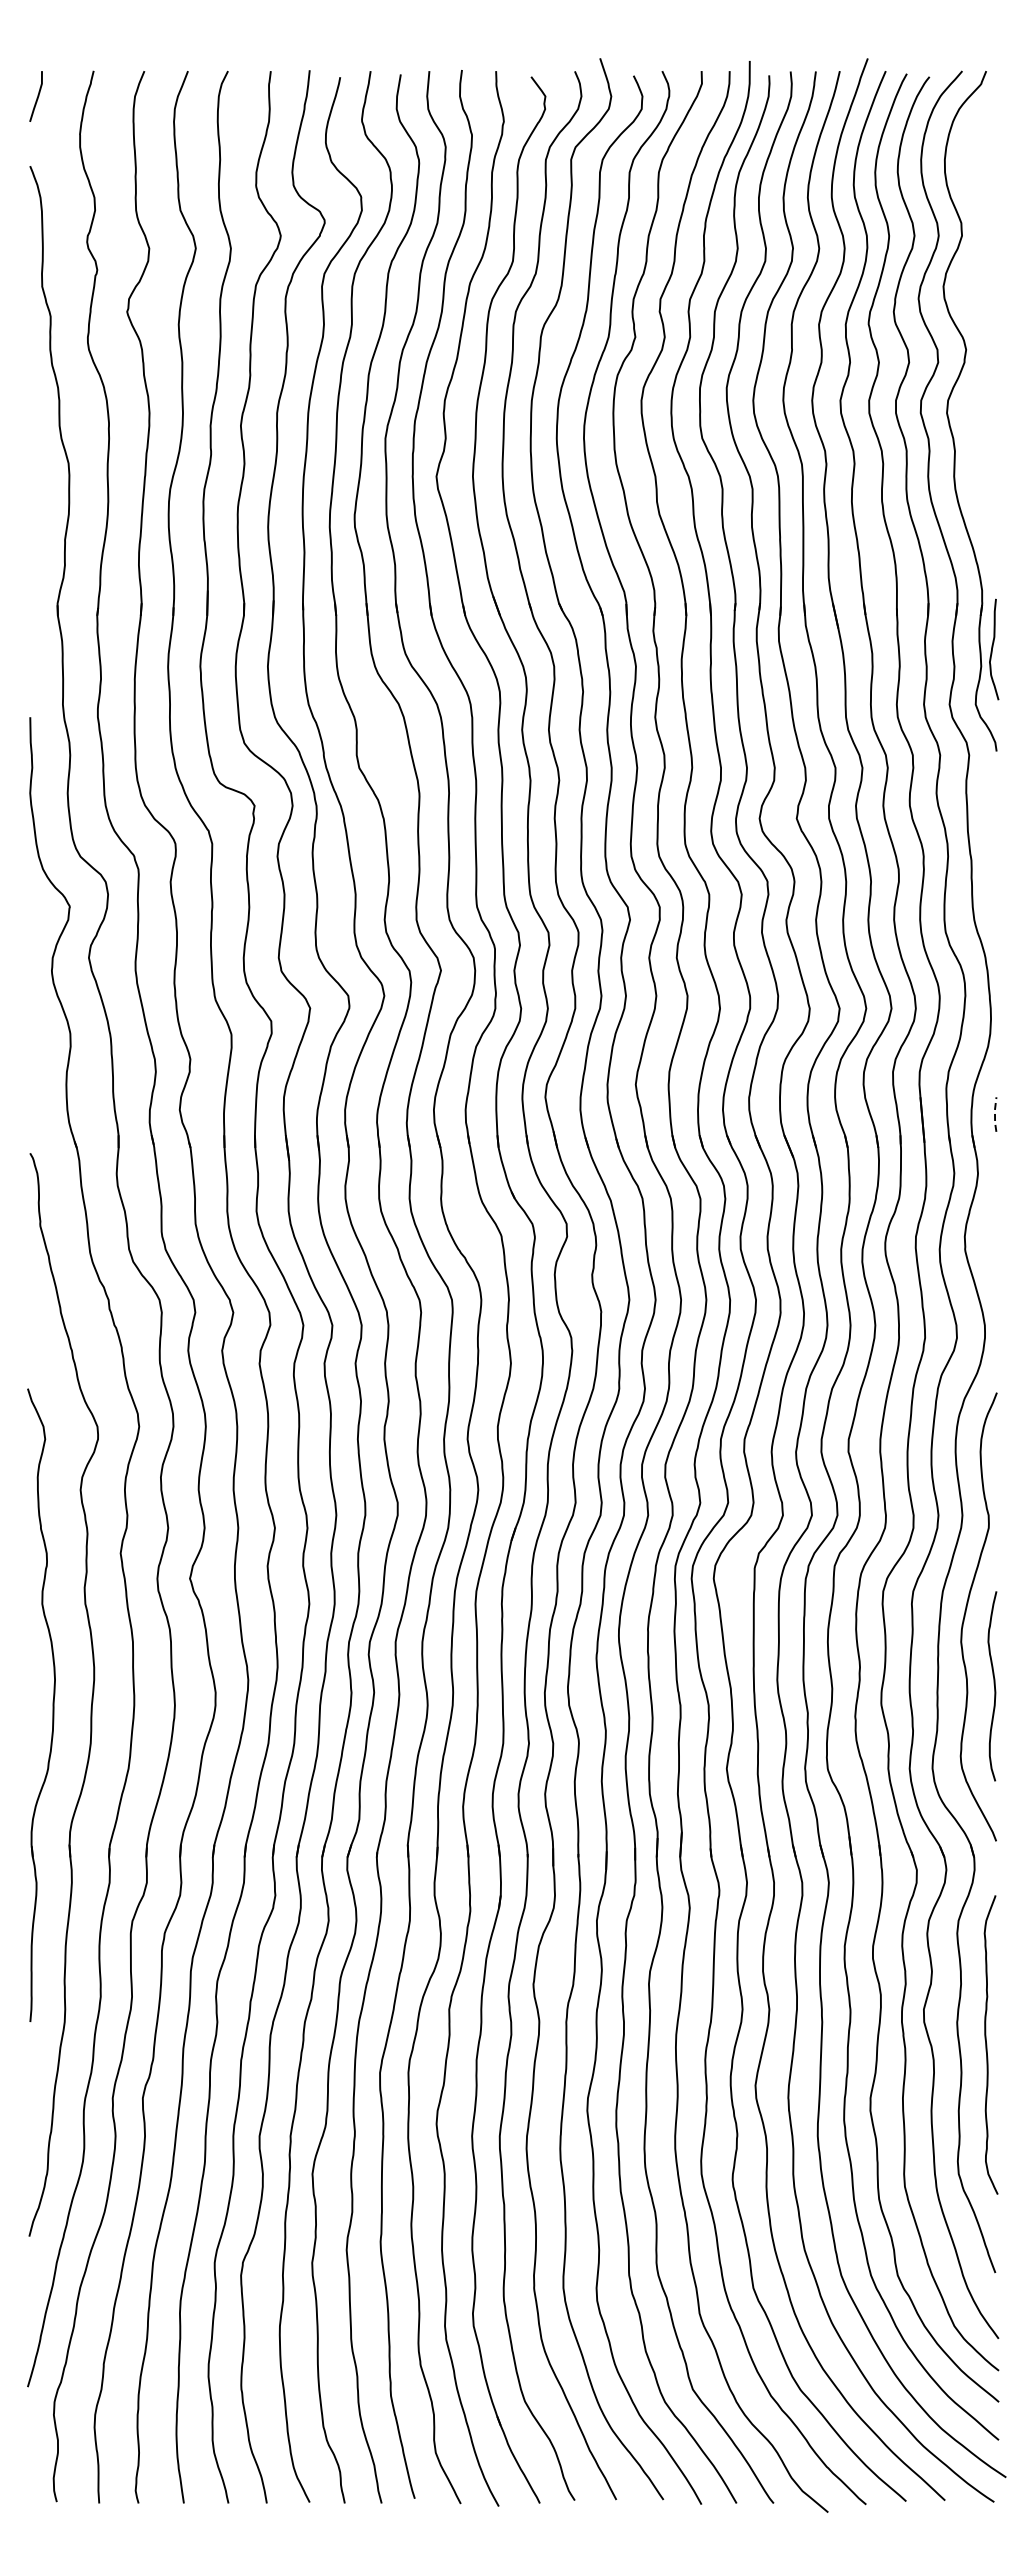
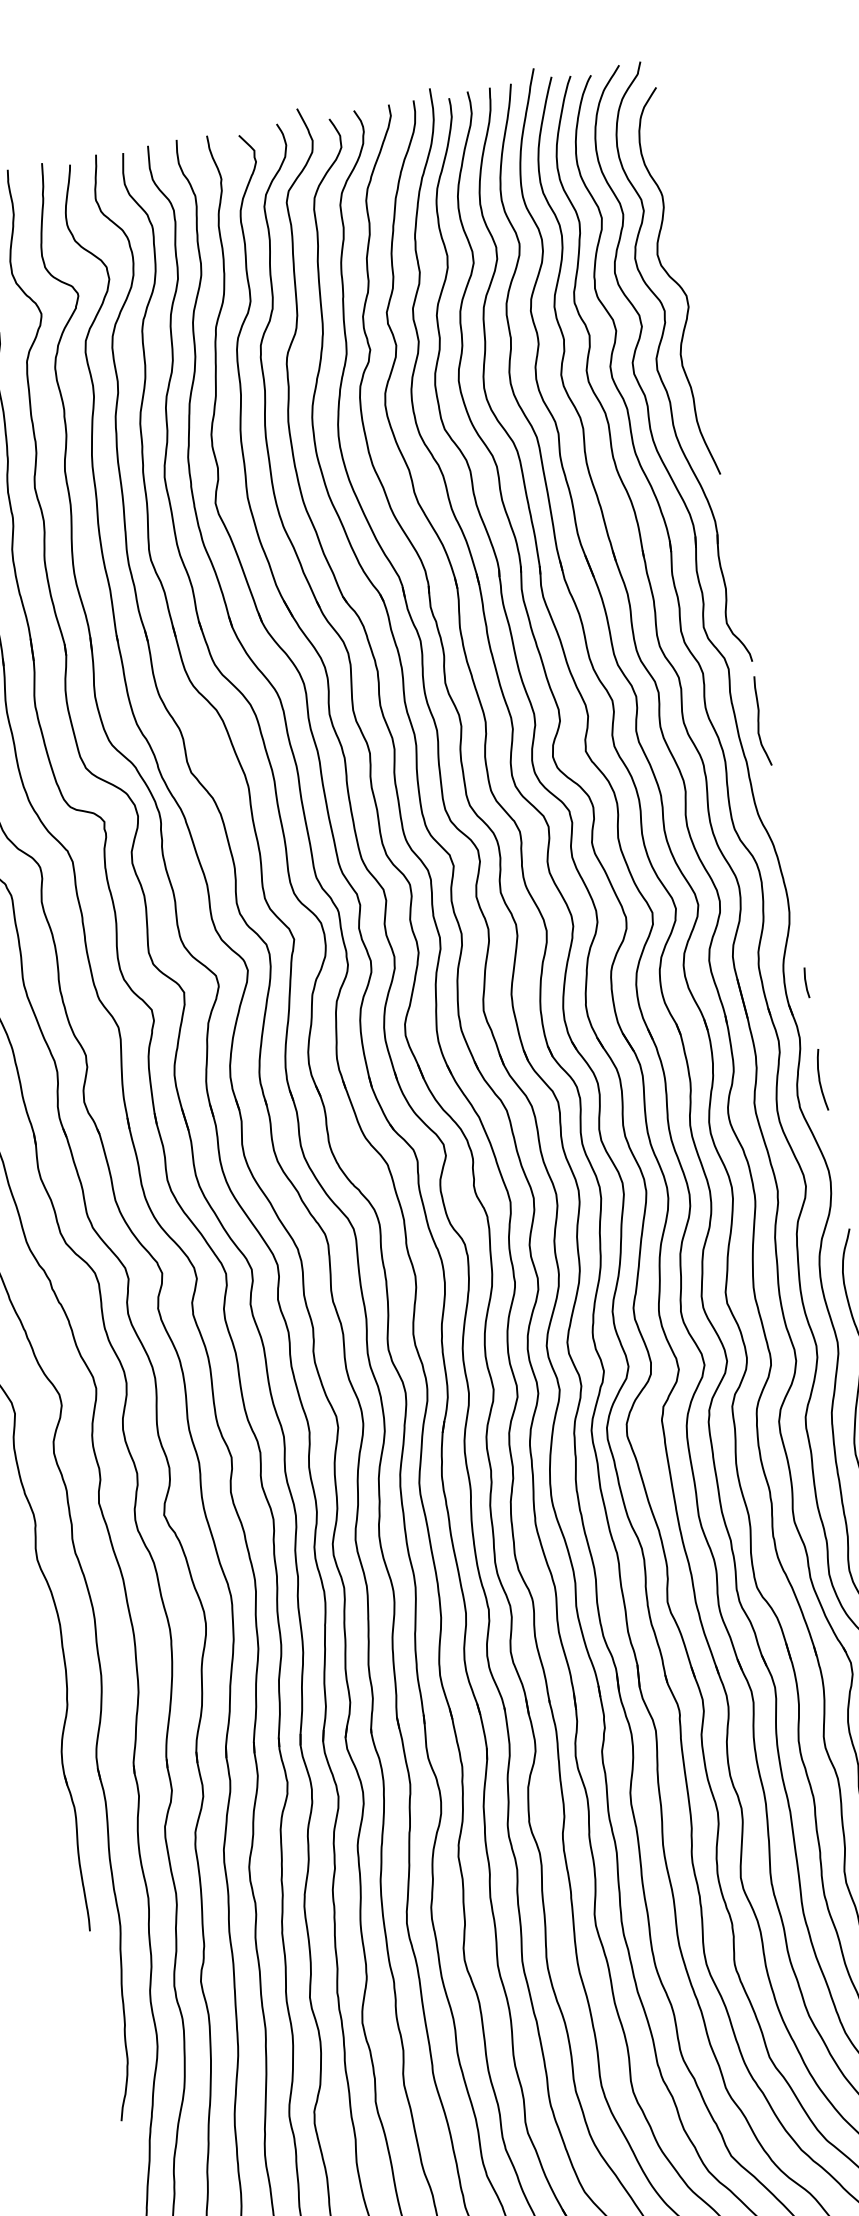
curve: (983, 320) -> (675, 282), added
curve: (992, 649) -> (758, 721), moved
line: (995, 1114) -> (806, 982), dashed -> solid
curve: (992, 1223) -> (820, 1079), added

